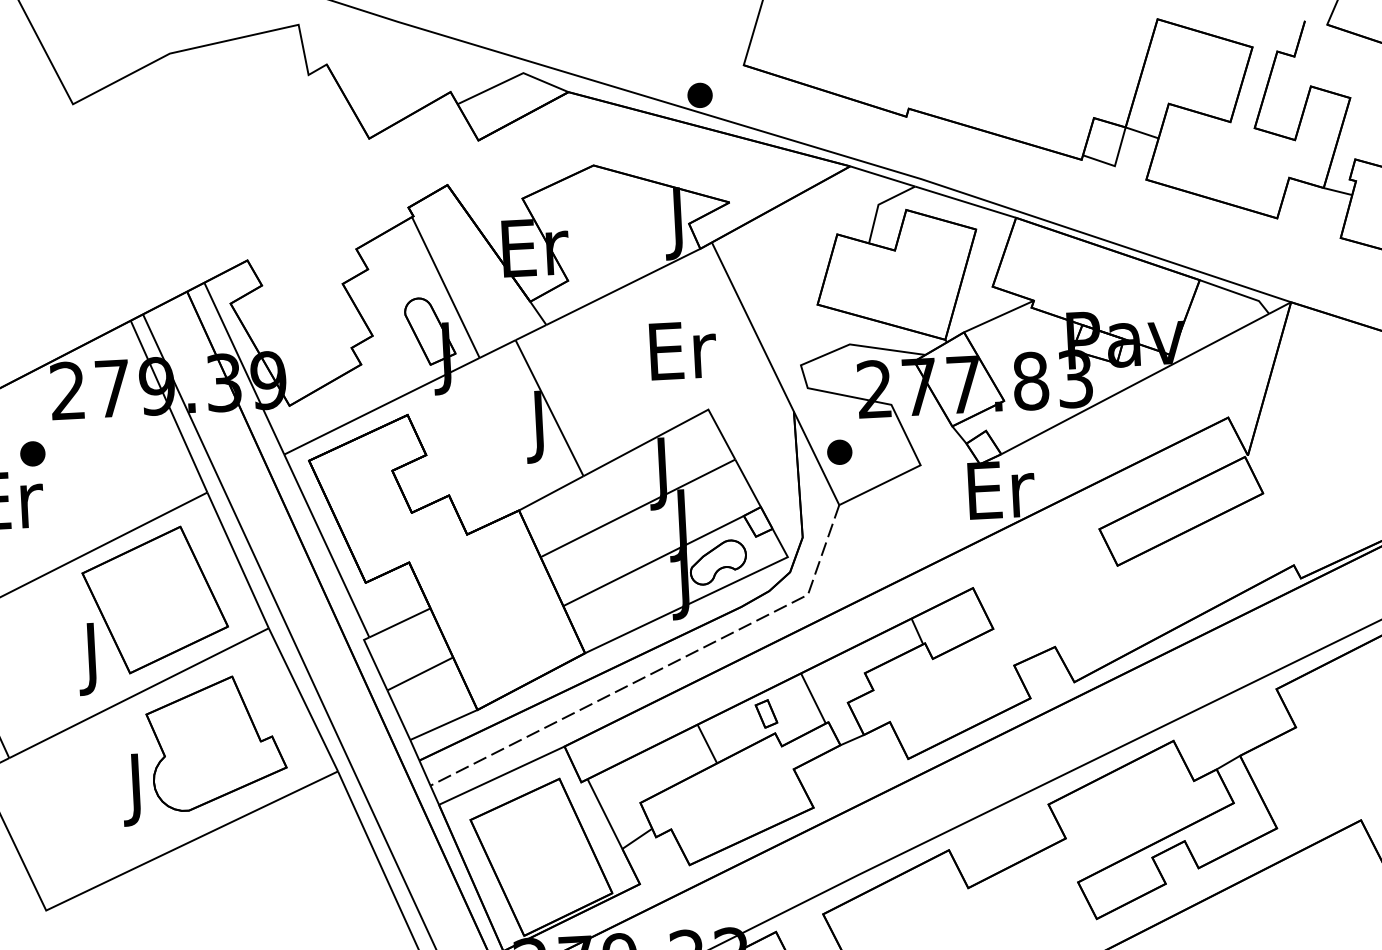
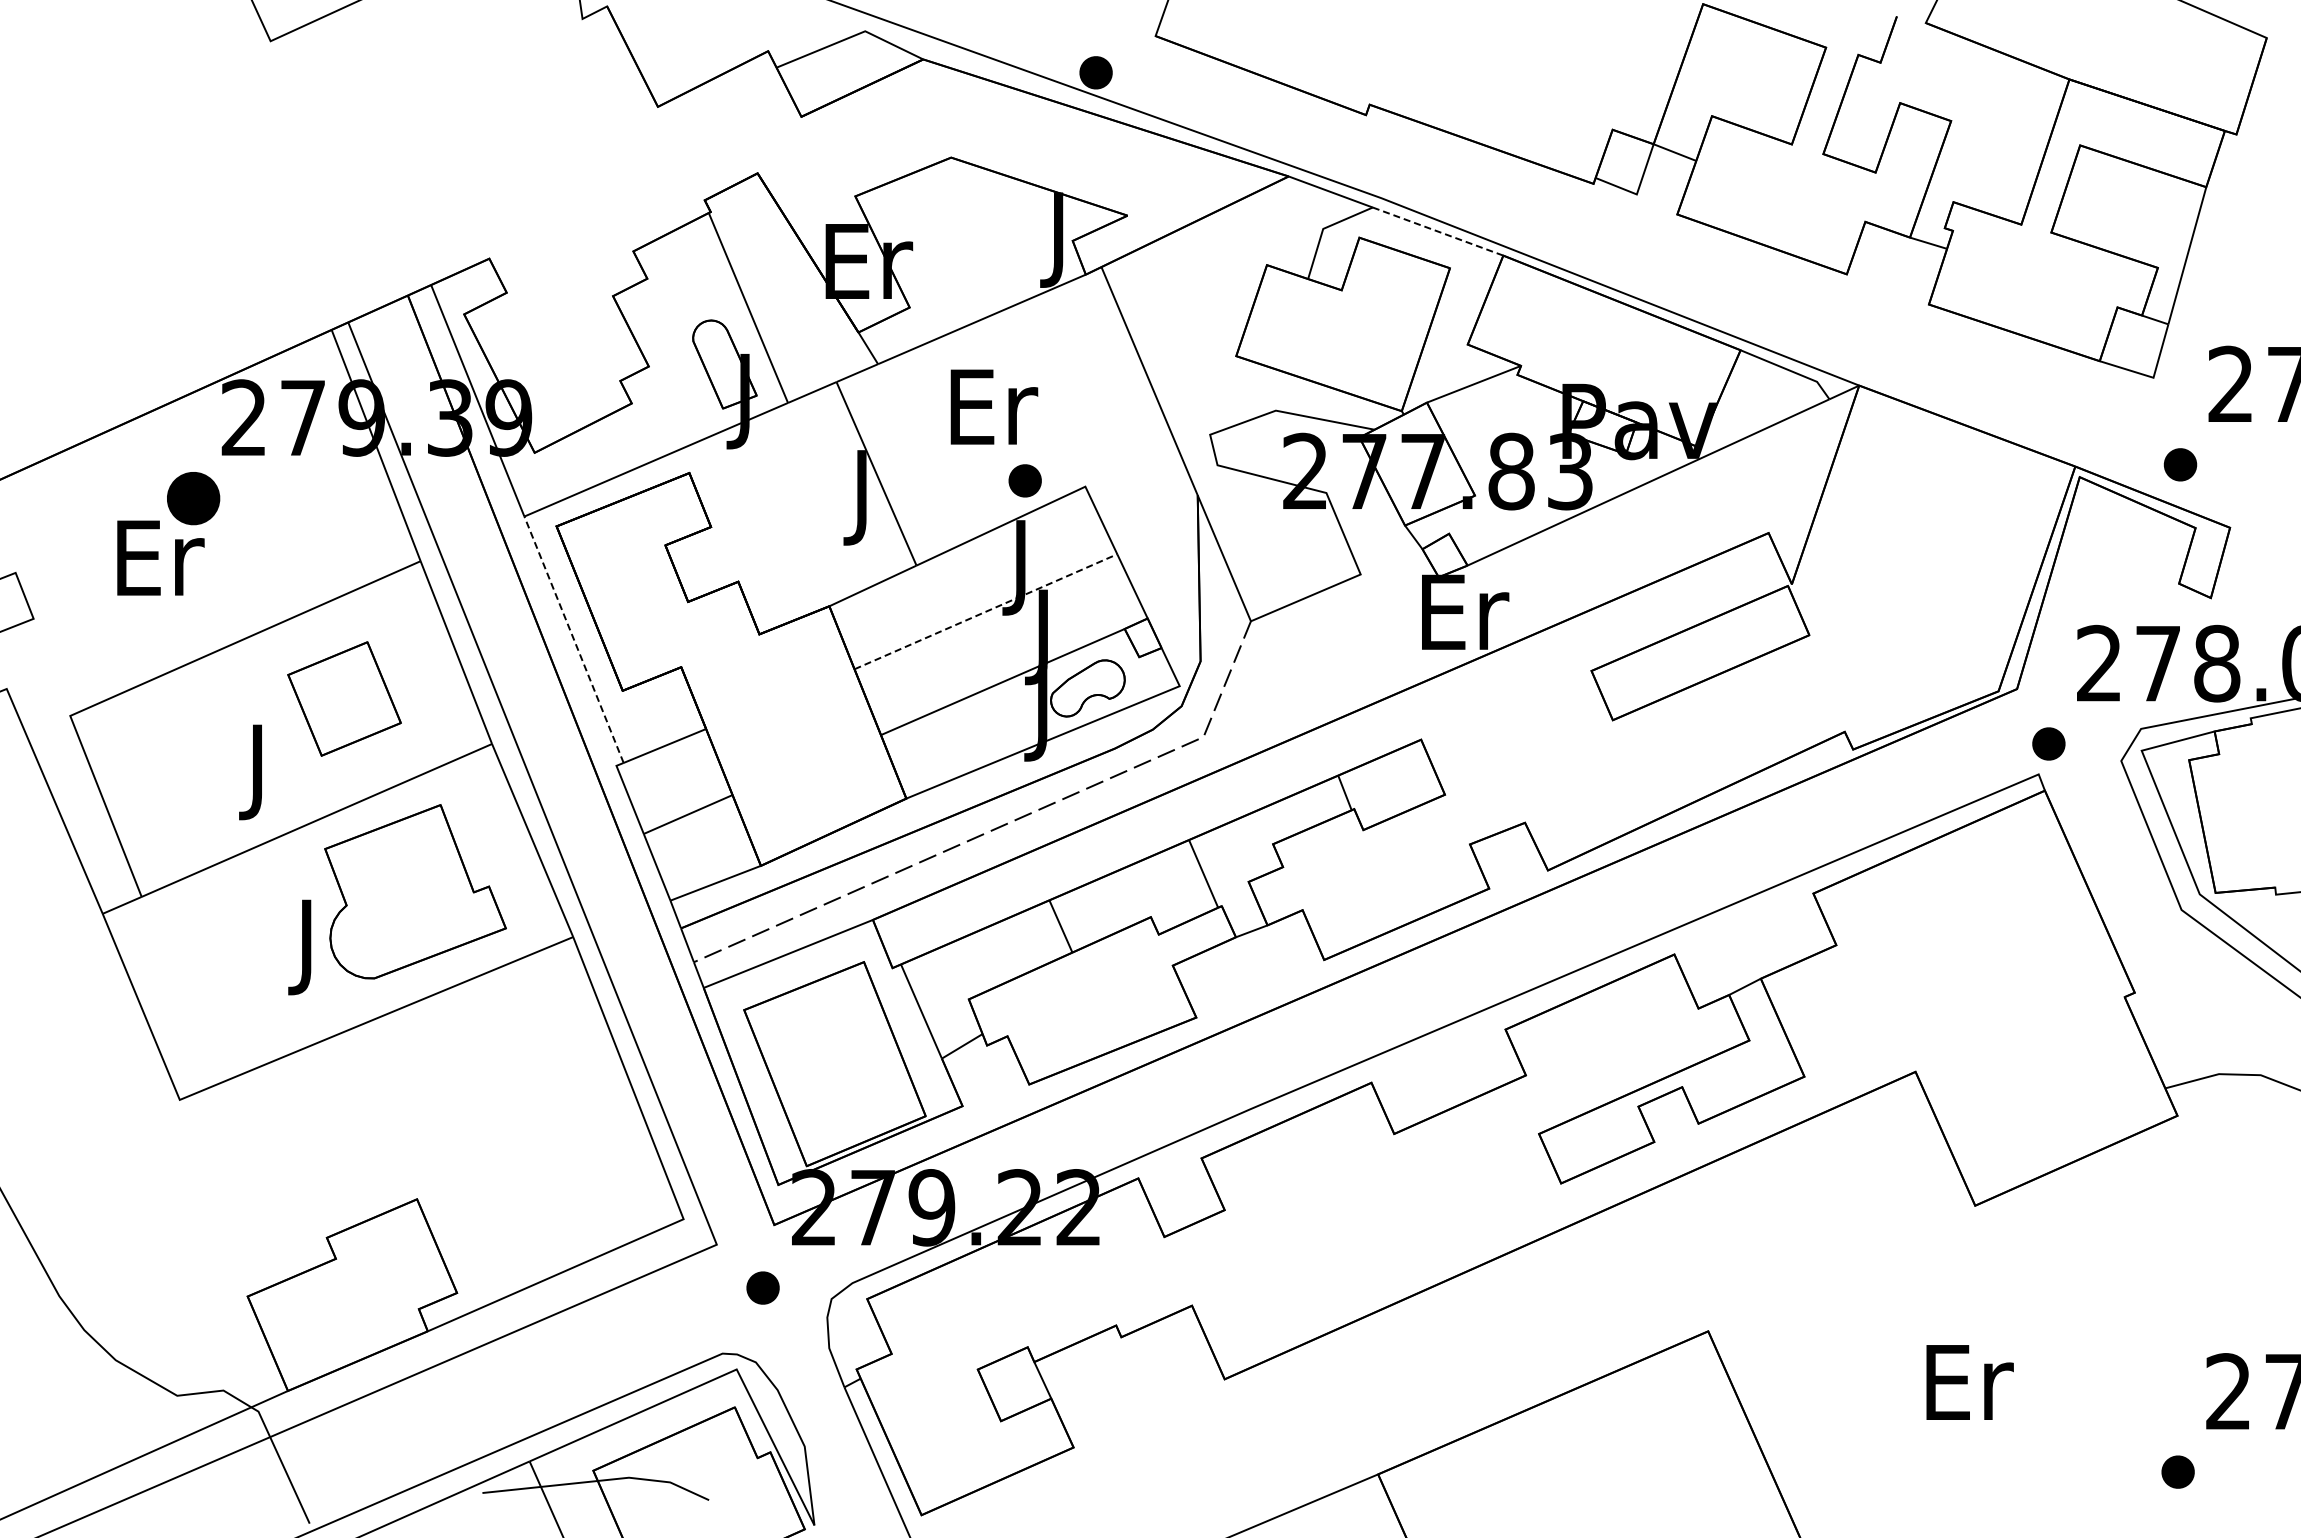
line: (966, 202) -> (1438, 231), solid -> dashed
text: (683, 349) -> (994, 406), moved
part: (839, 452) -> (1024, 480), moved
part: (32, 453) -> (193, 497), size x1.6
line: (638, 508) -> (986, 611), solid -> dashed
line: (327, 545) -> (574, 639), solid -> dashed
part: (155, 599) -> (344, 698), size x0.6
part: (766, 713) -> (1140, 890), removed

